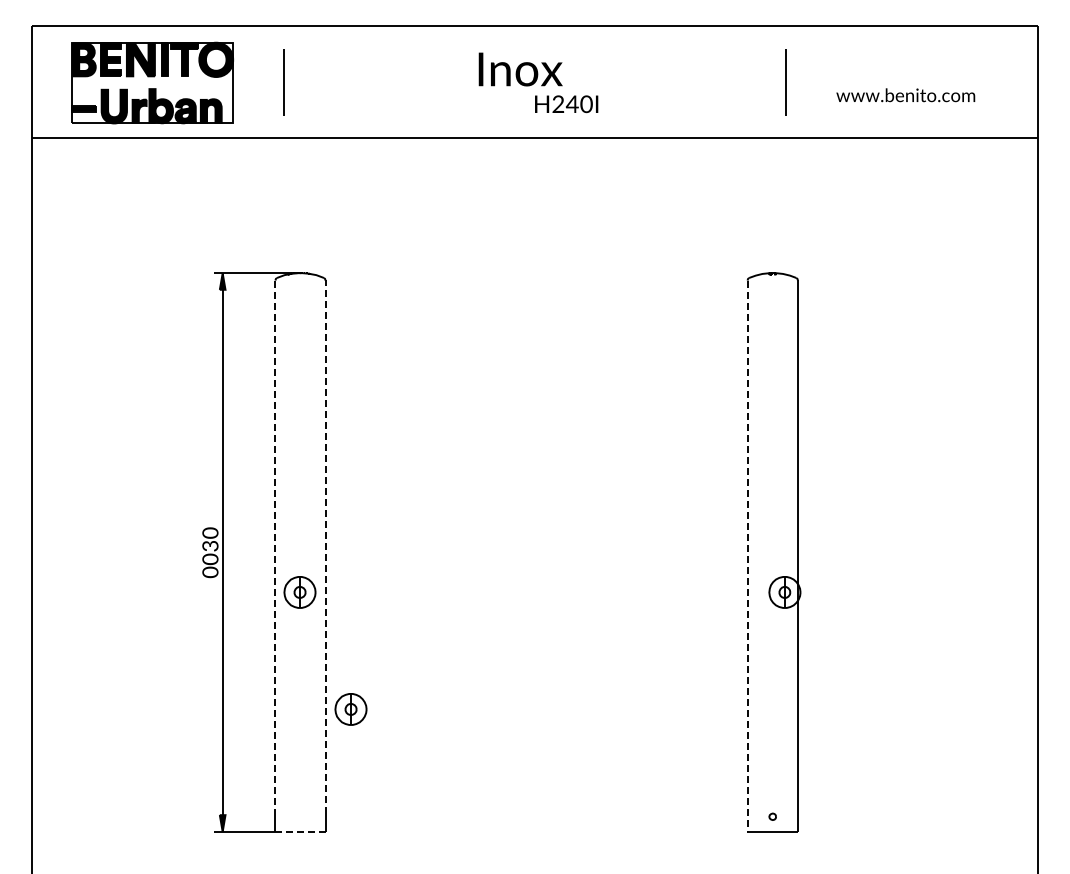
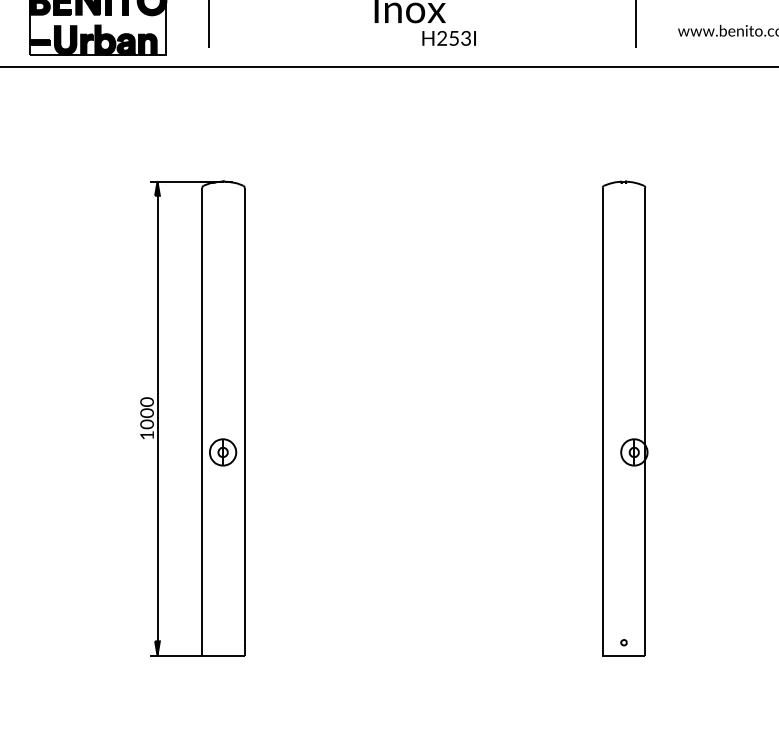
text: (578, 104) -> (459, 38), H240I -> H253I
text: (210, 545) -> (147, 412), 3 -> 0
line: (325, 546) -> (244, 413), dashed -> solid
line: (275, 547) -> (202, 414), dashed -> solid
line: (747, 556) -> (602, 421), dashed -> solid
text: (210, 572) -> (147, 435), 0 -> 1
part: (350, 709) -> (265, 551), removed
line: (300, 831) -> (223, 655), dashed -> solid

